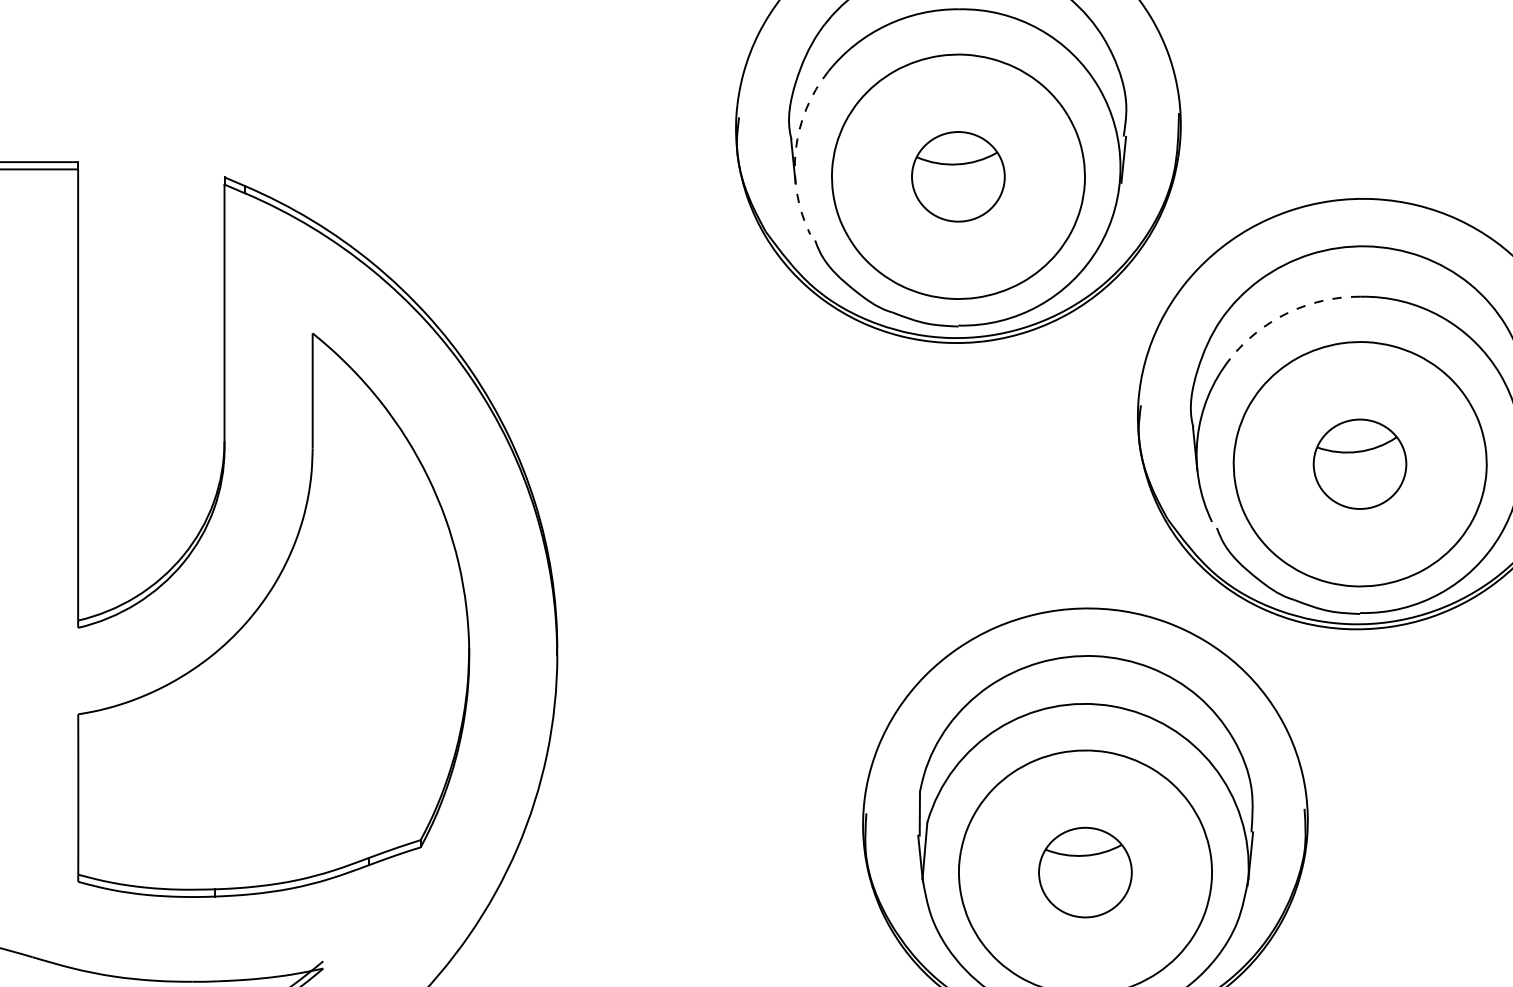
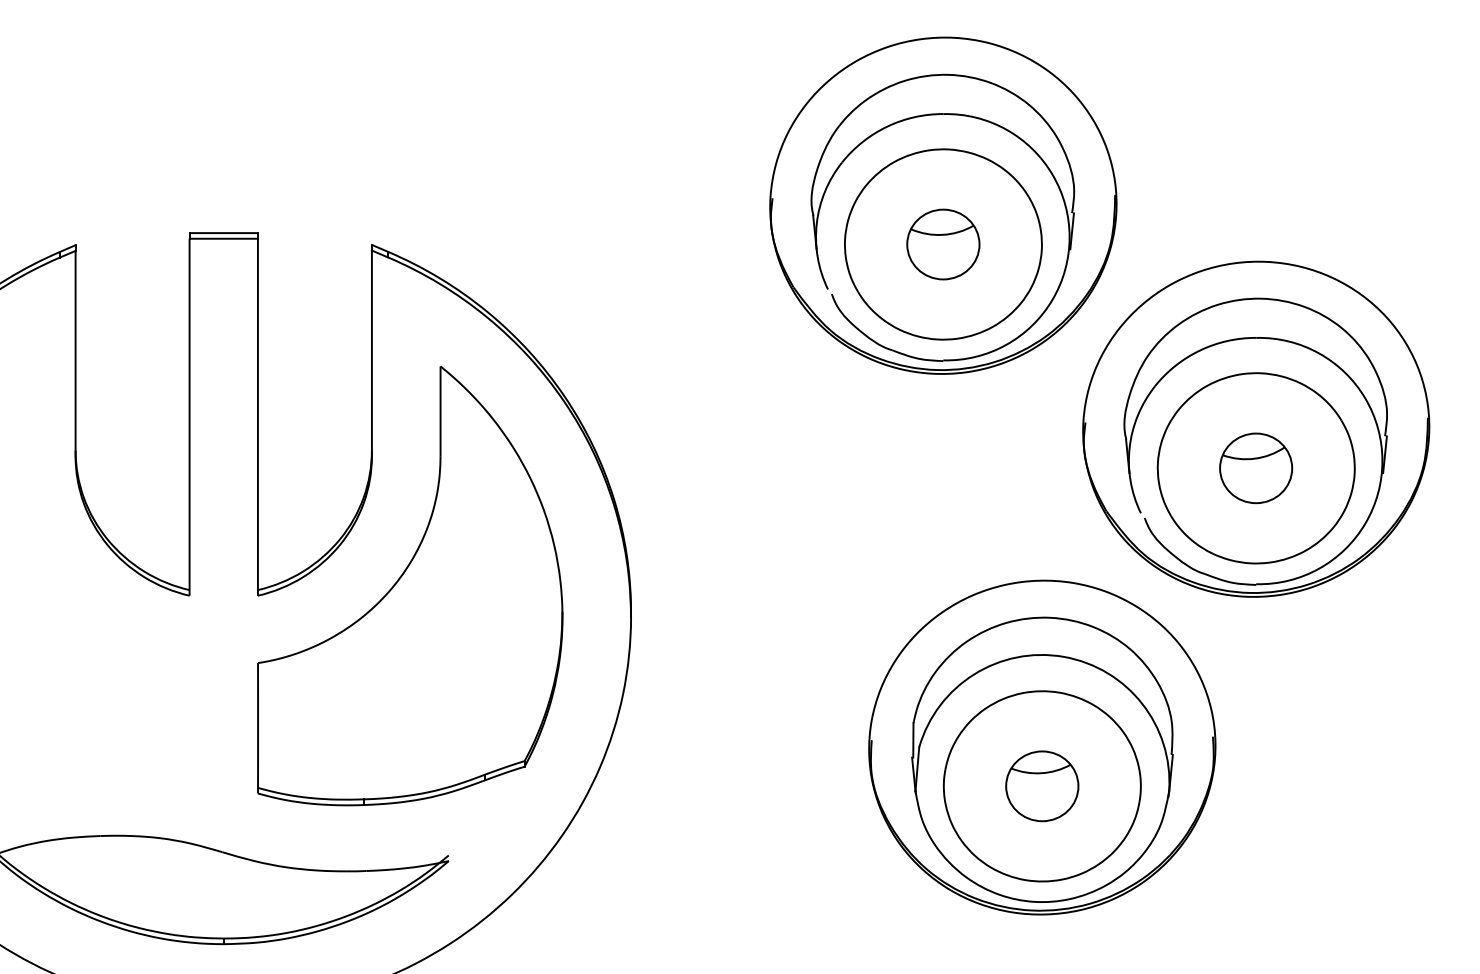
arc: (795, 149) -> (816, 223), dashed -> solid
arc: (1288, 312) -> (1200, 350), dashed -> solid

